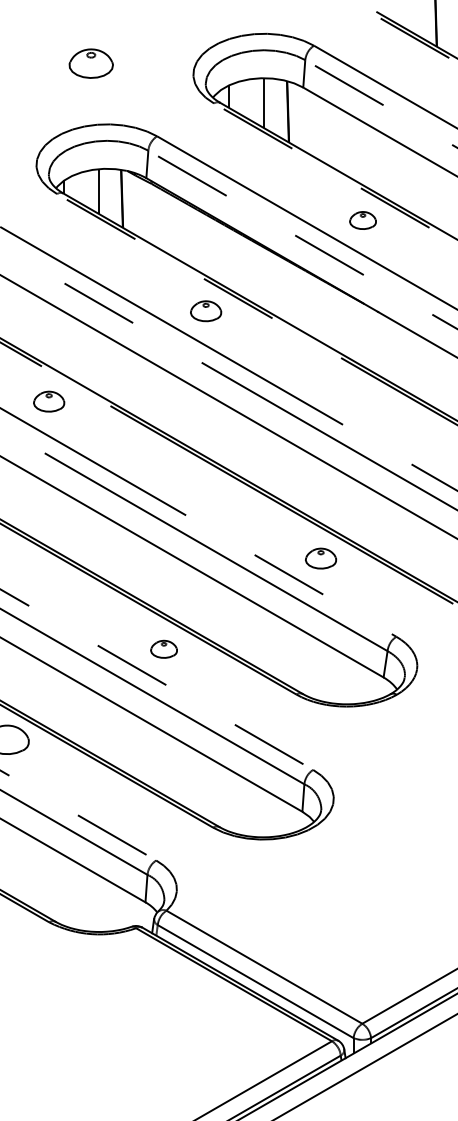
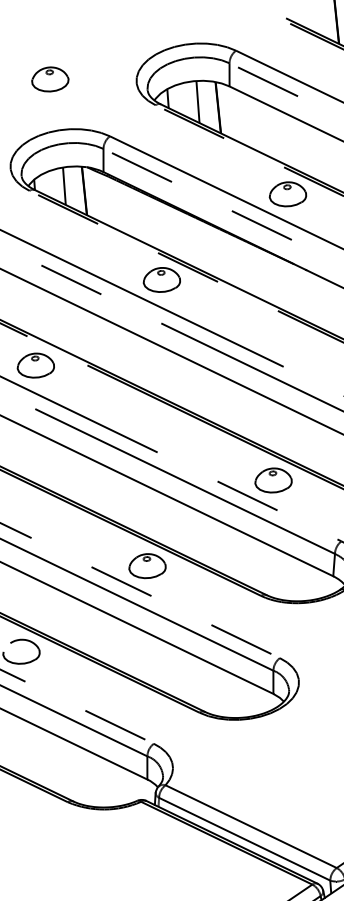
part: (362, 220) -> (287, 194), size x1.67
part: (205, 311) -> (161, 280), size x1.43
part: (48, 401) -> (35, 365), size x1.43
part: (320, 558) -> (273, 480), size x1.43
part: (163, 649) -> (146, 566), size x1.67

